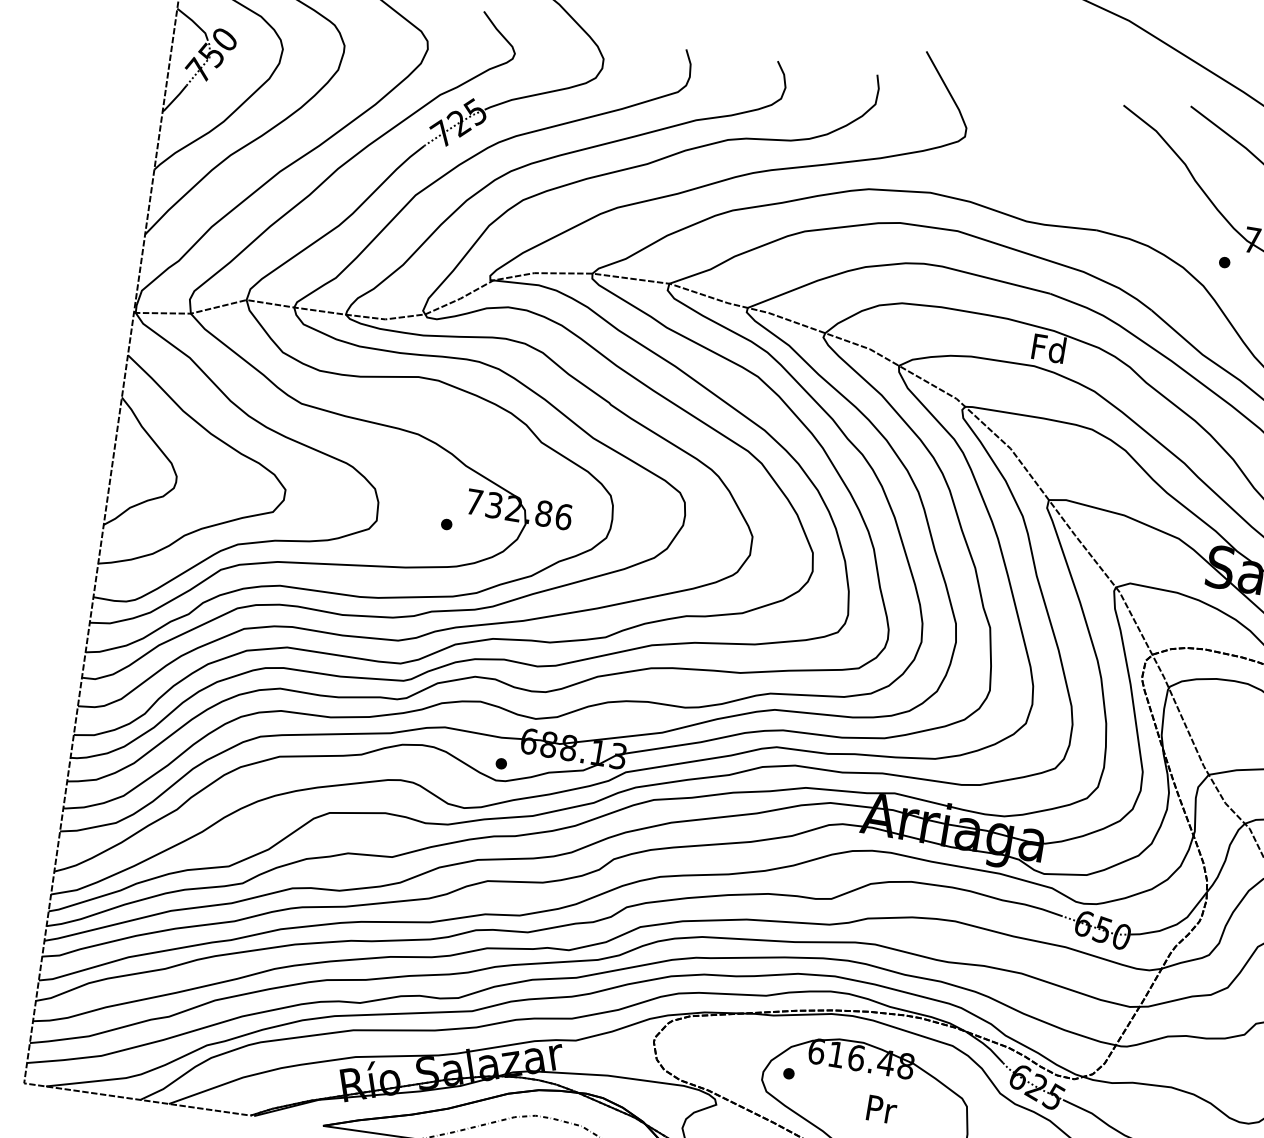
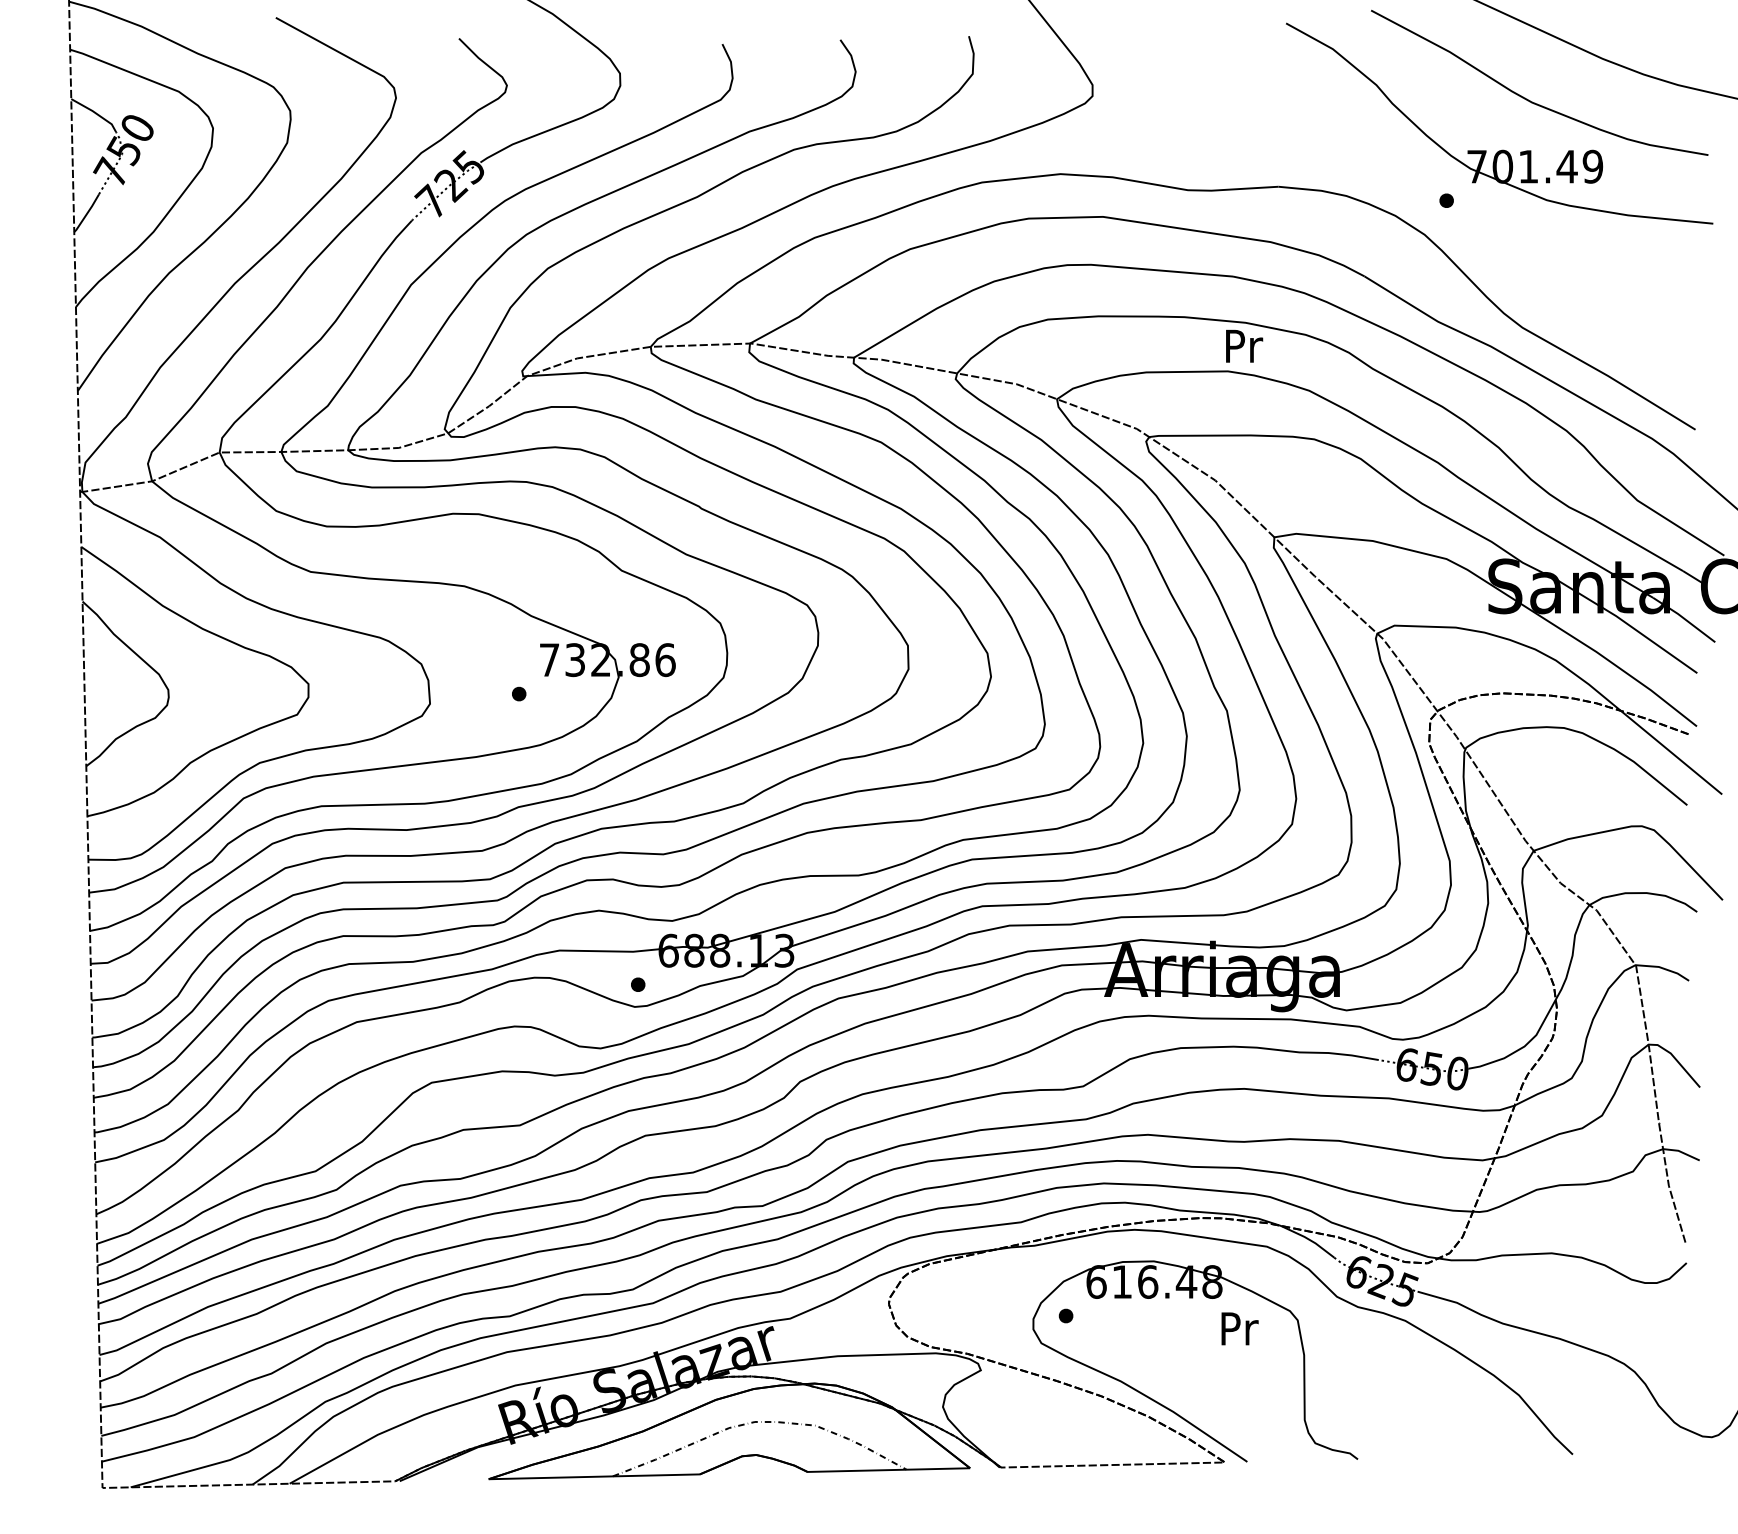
text: (1048, 348) -> (1242, 345), Fd -> Pr
text: (881, 1109) -> (1239, 1328), moved

